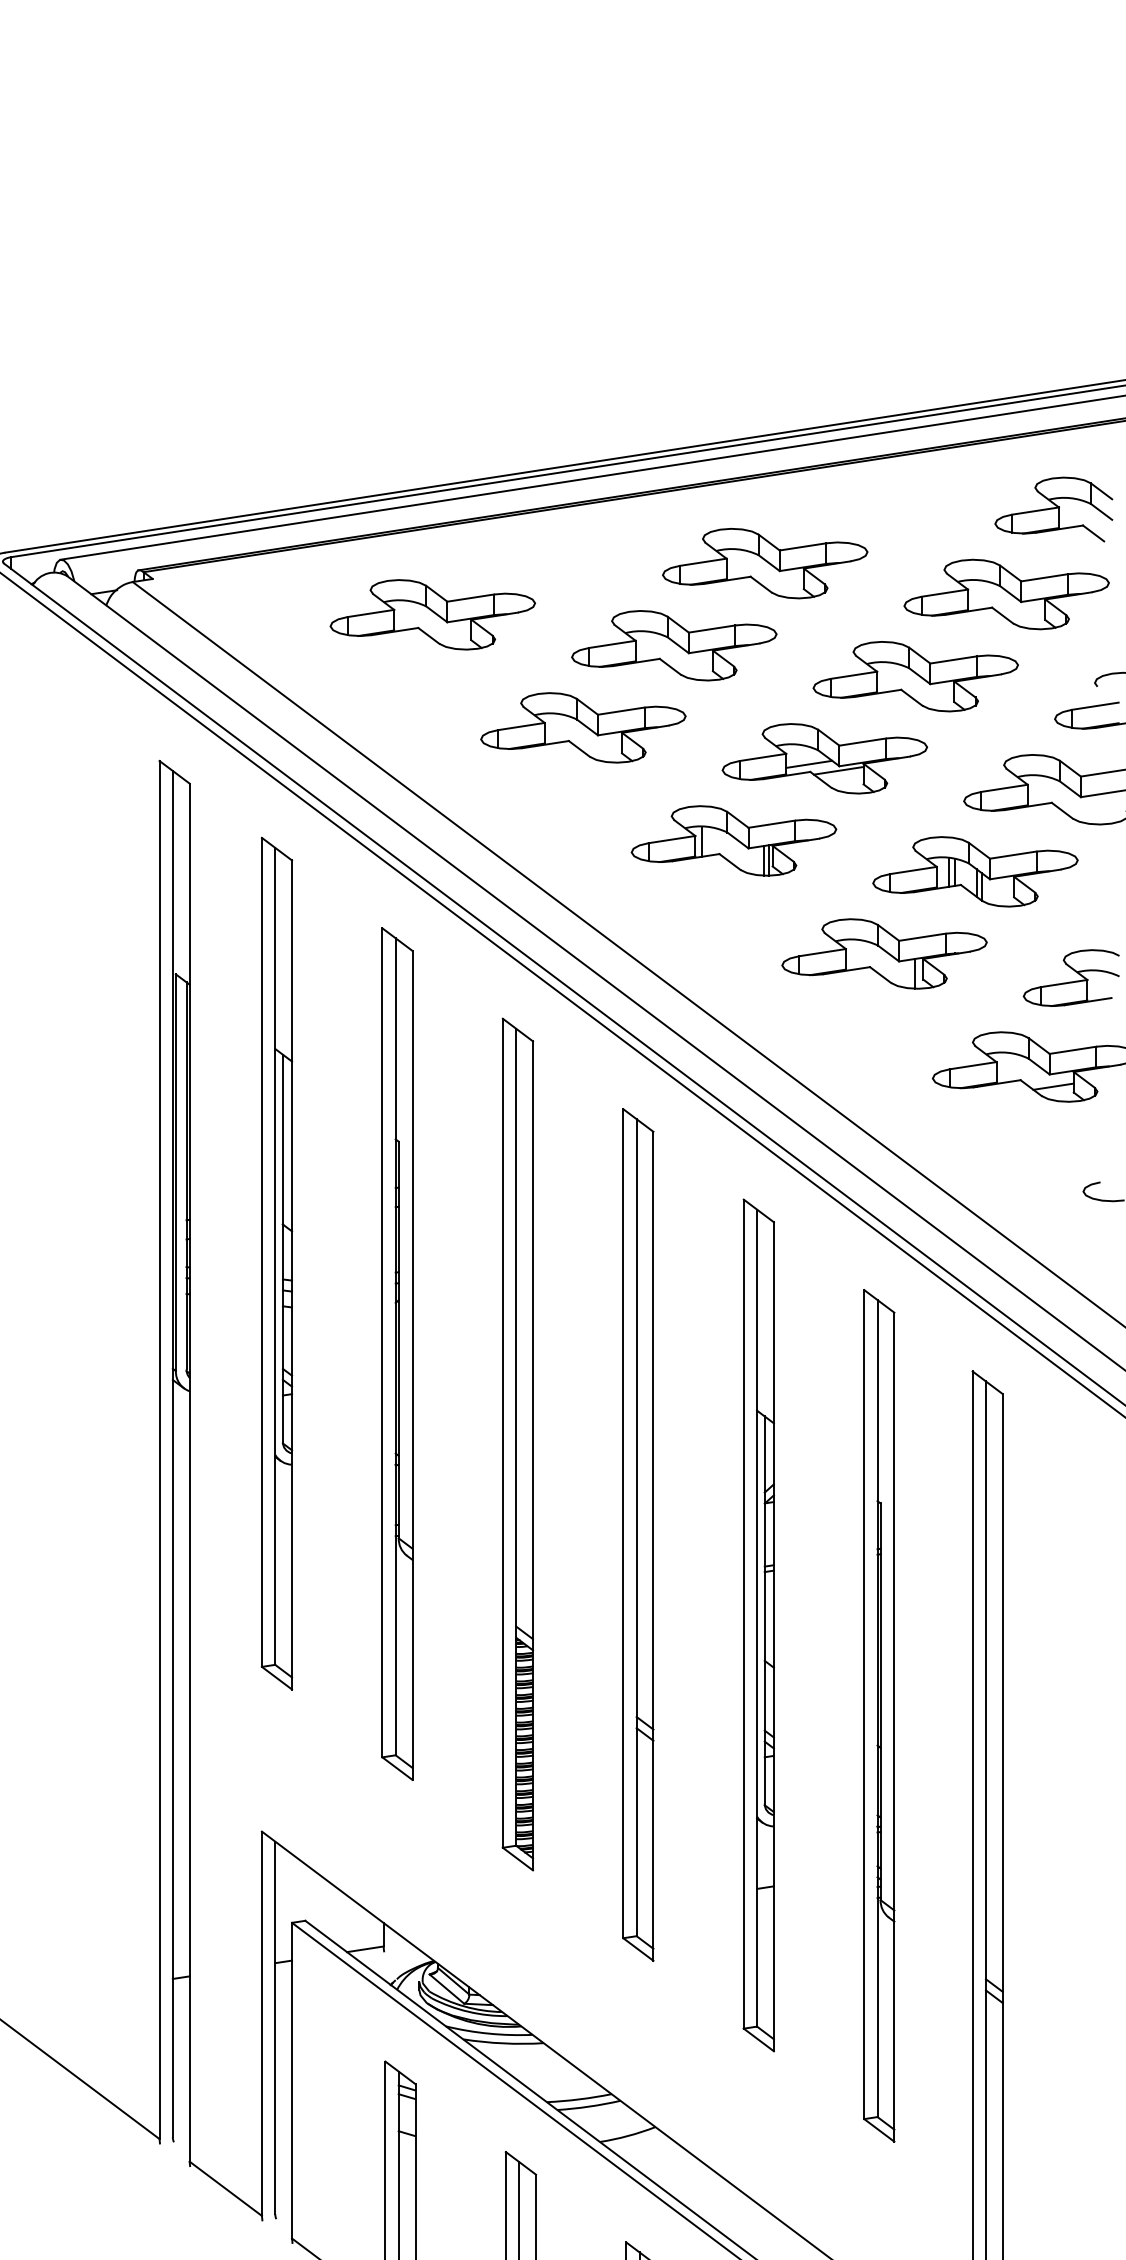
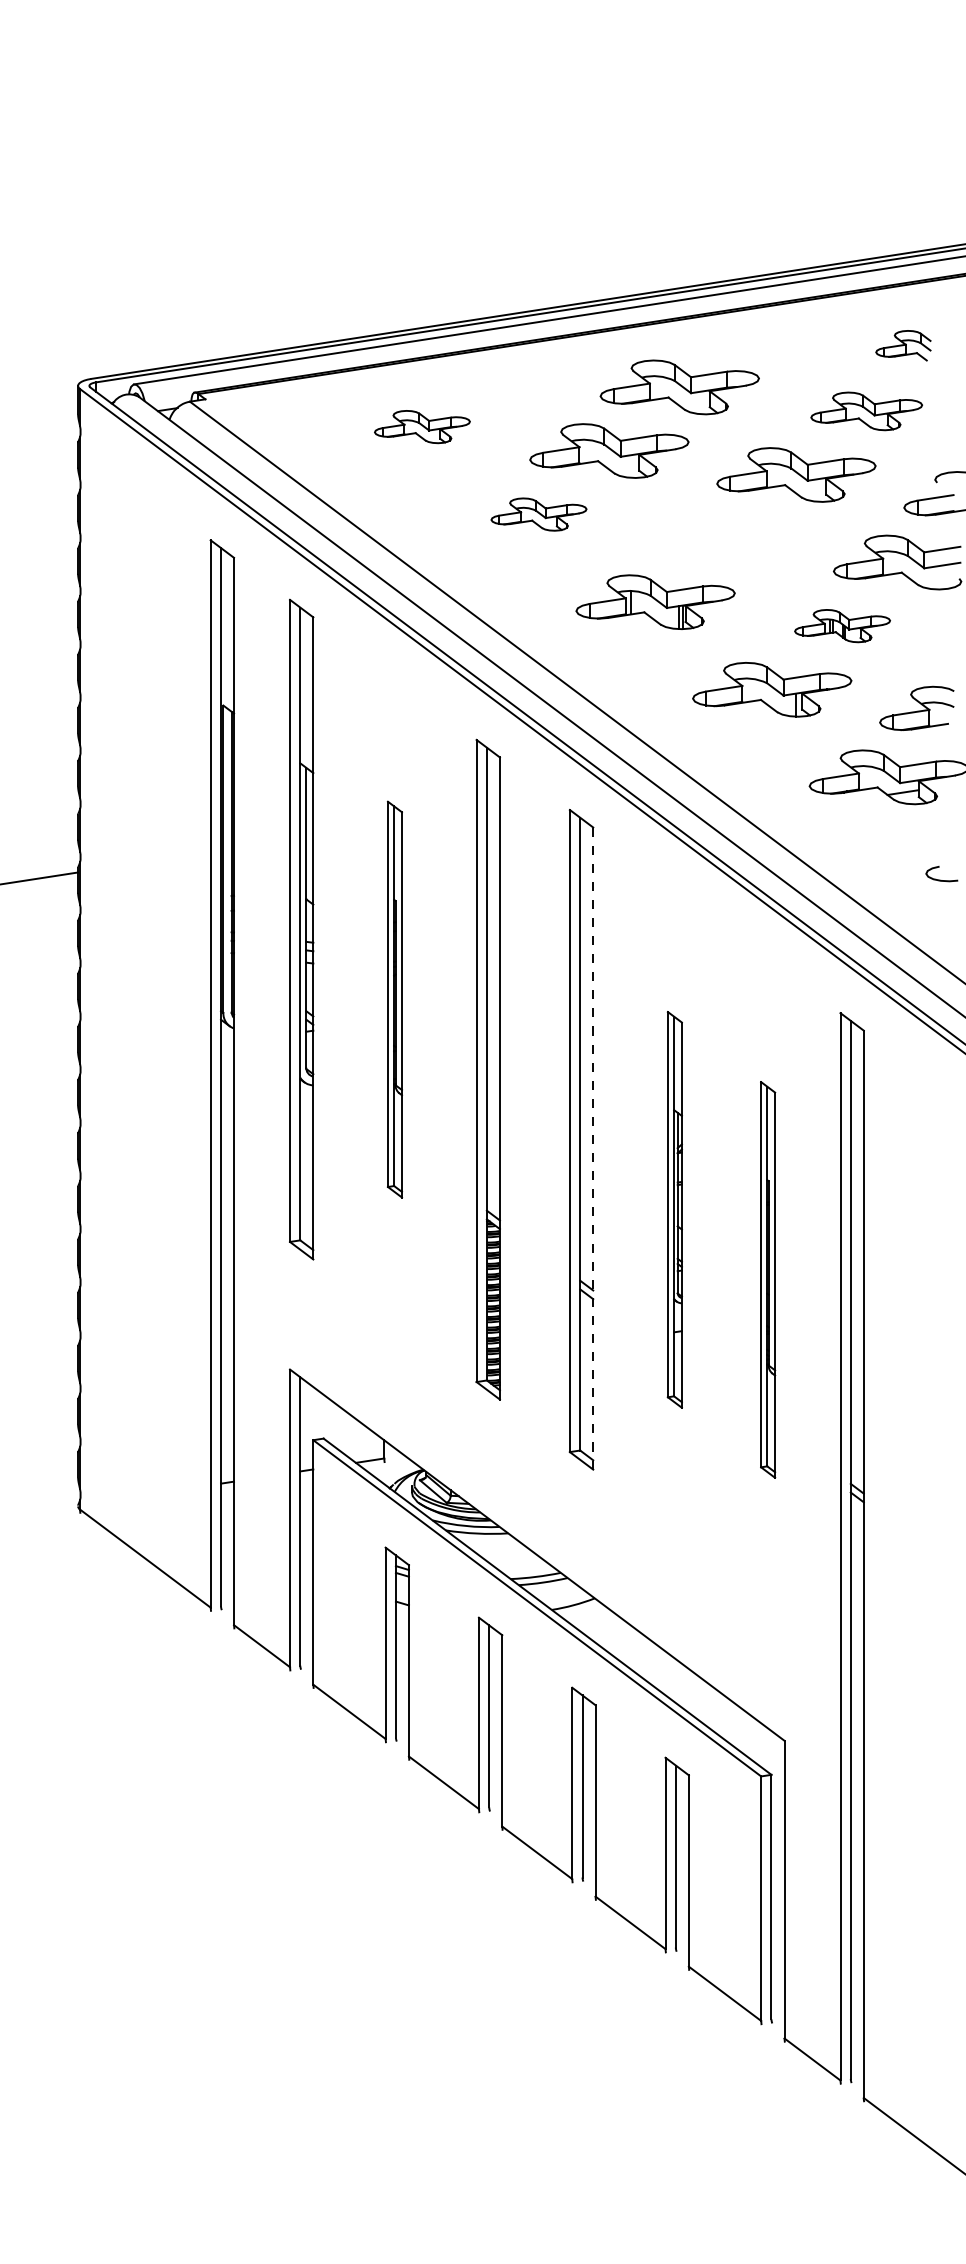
part: (1054, 509) -> (903, 345), size x0.6
part: (1006, 594) -> (866, 411), size x0.7
part: (432, 614) -> (422, 426), size x0.6
part: (582, 727) -> (538, 514), size x0.6
part: (824, 758) -> (725, 538), removed
part: (975, 870) -> (842, 625), size x0.6
part: (396, 1353) -> (394, 999), size x0.6
line: (653, 1546) -> (593, 1148), solid -> dashed
part: (758, 1624) -> (674, 1209), size x0.6
part: (878, 1715) -> (767, 1279), size x0.6

